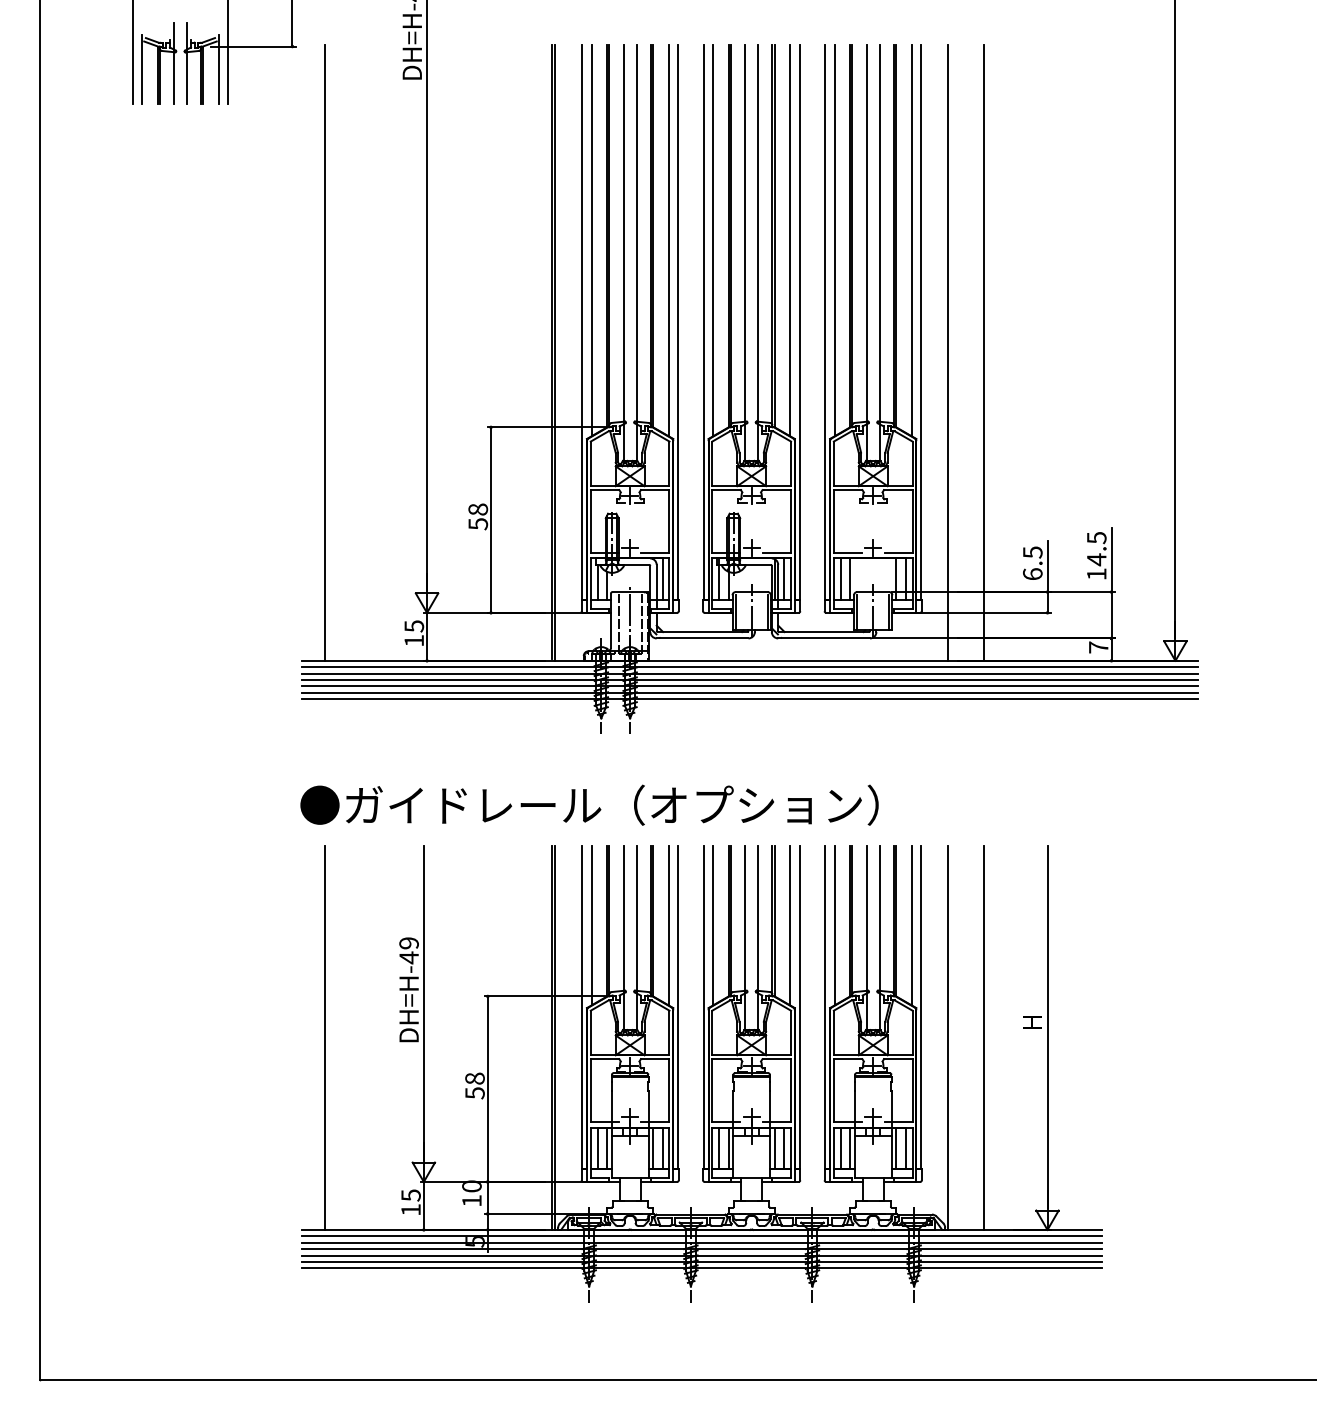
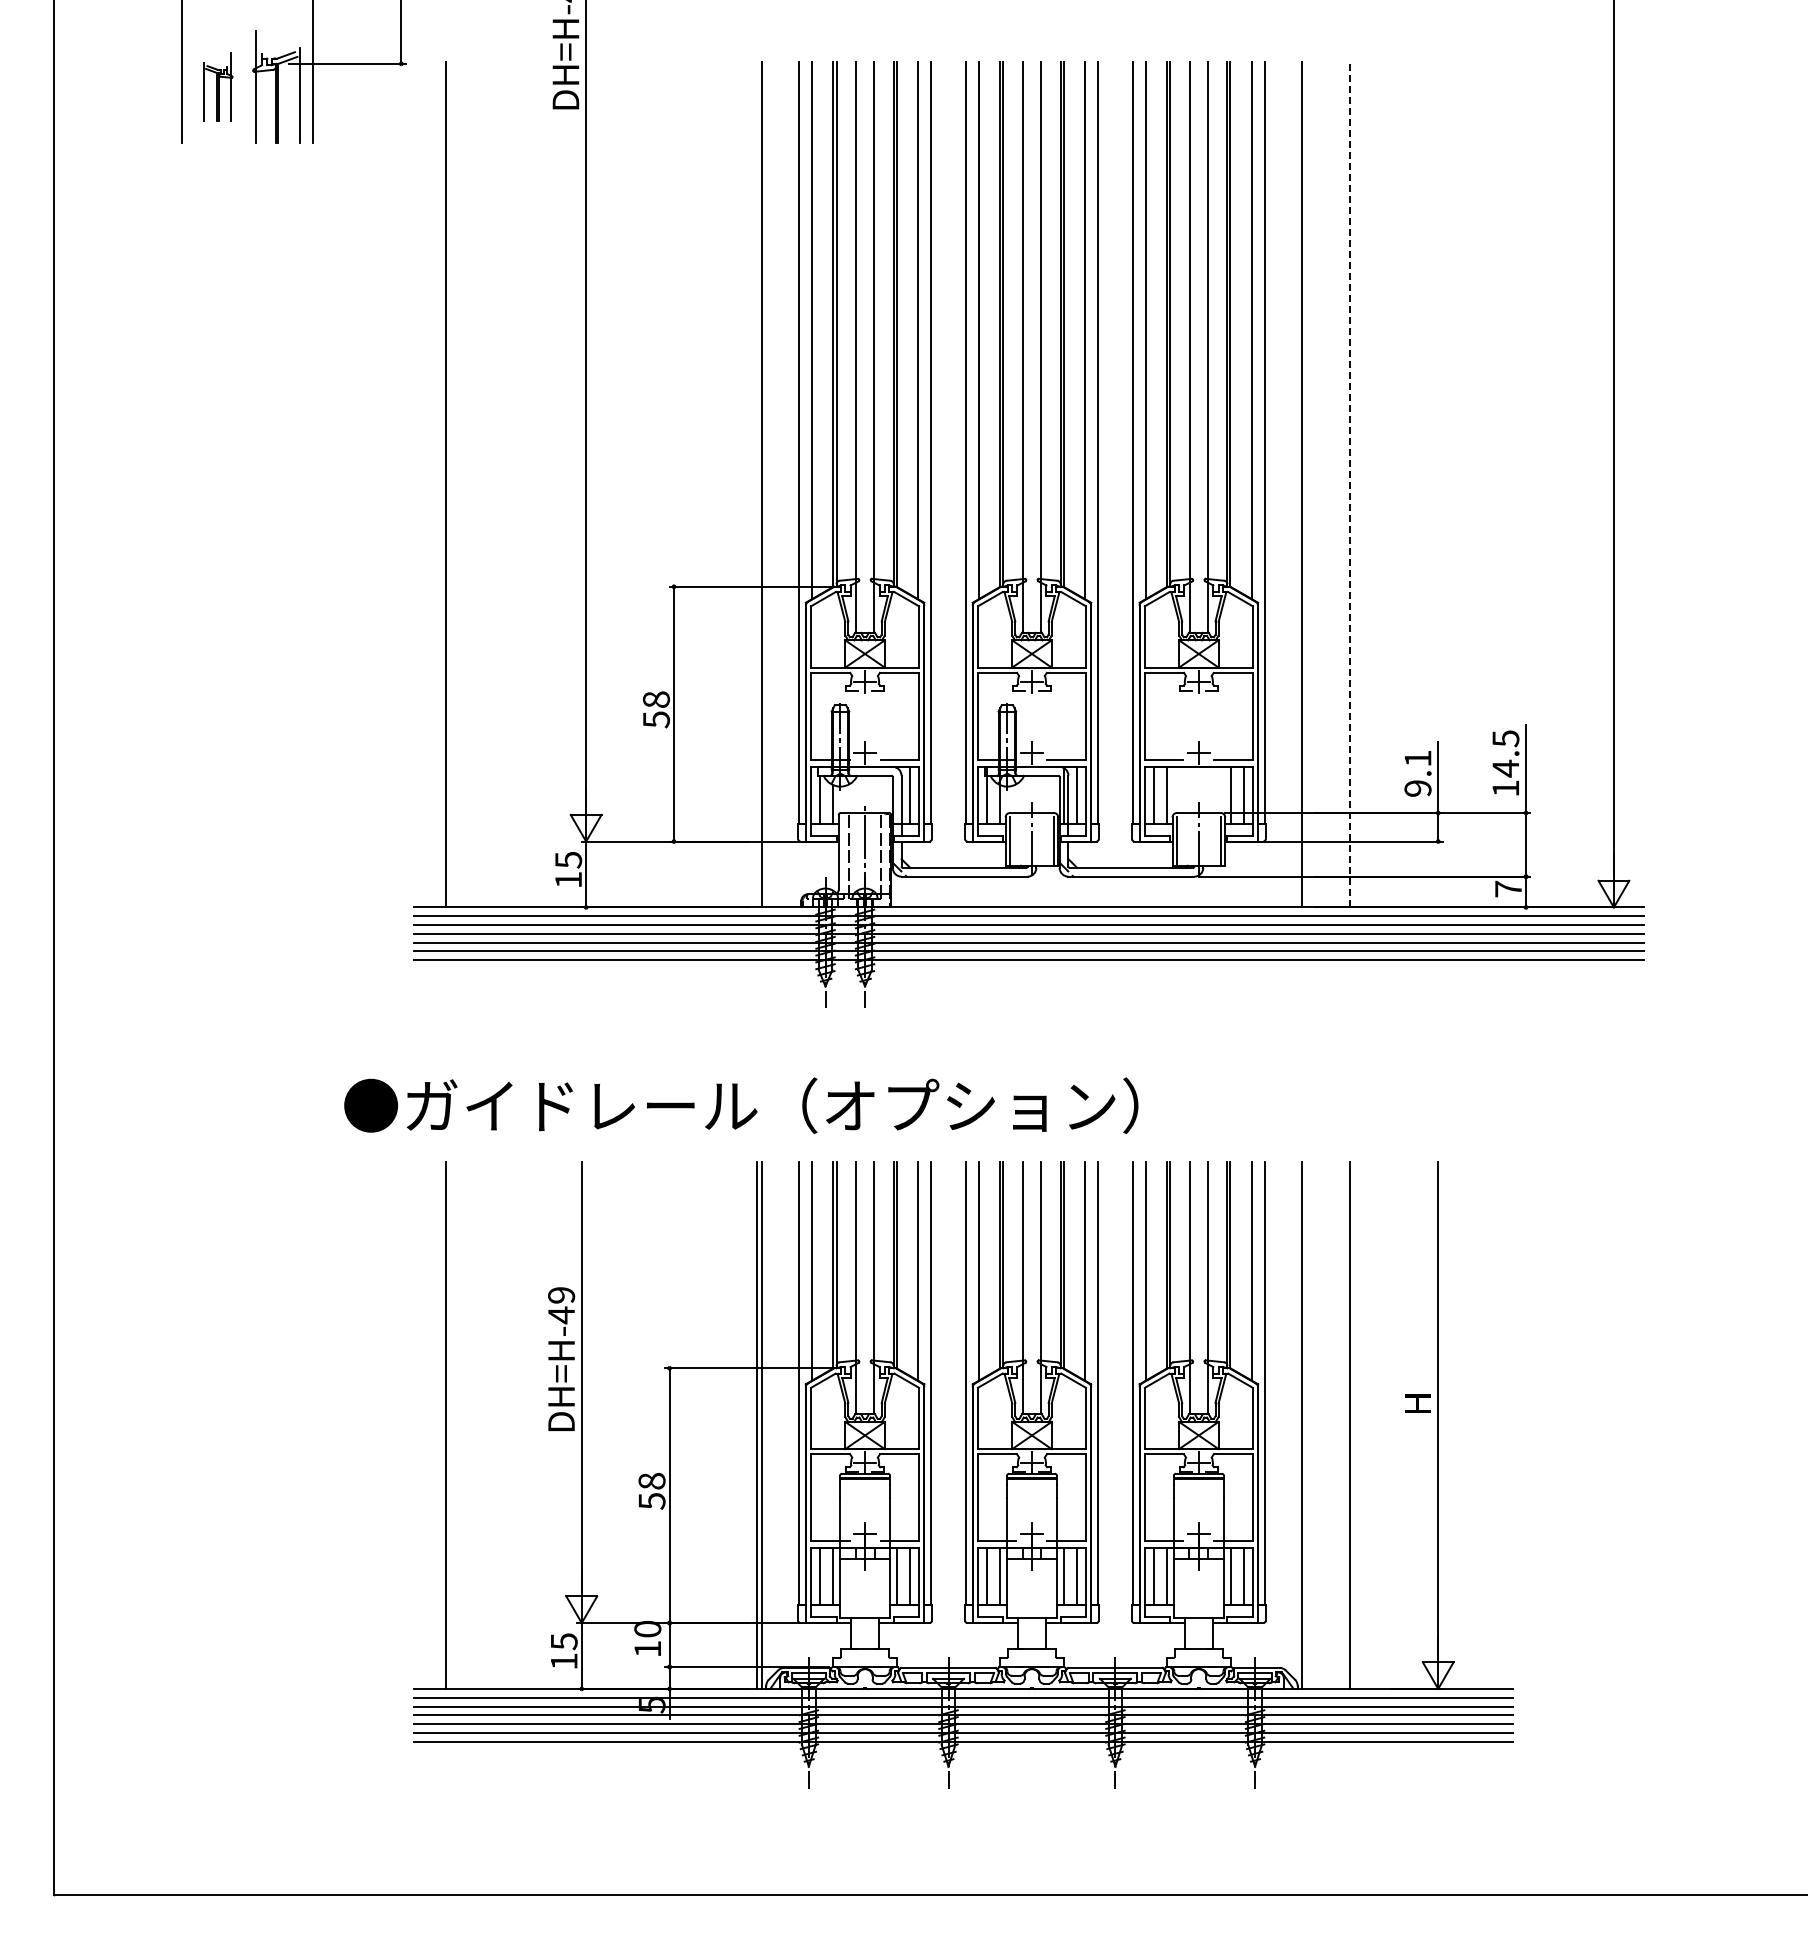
part: (159, 63) -> (218, 86), size x0.6
line: (551, 351) -> (757, 482), removed
line: (983, 352) -> (1350, 484), solid -> dashed
text: (1032, 563) -> (1417, 773), 6.5 -> 9.1
text: (589, 805) -> (741, 1105), moved

